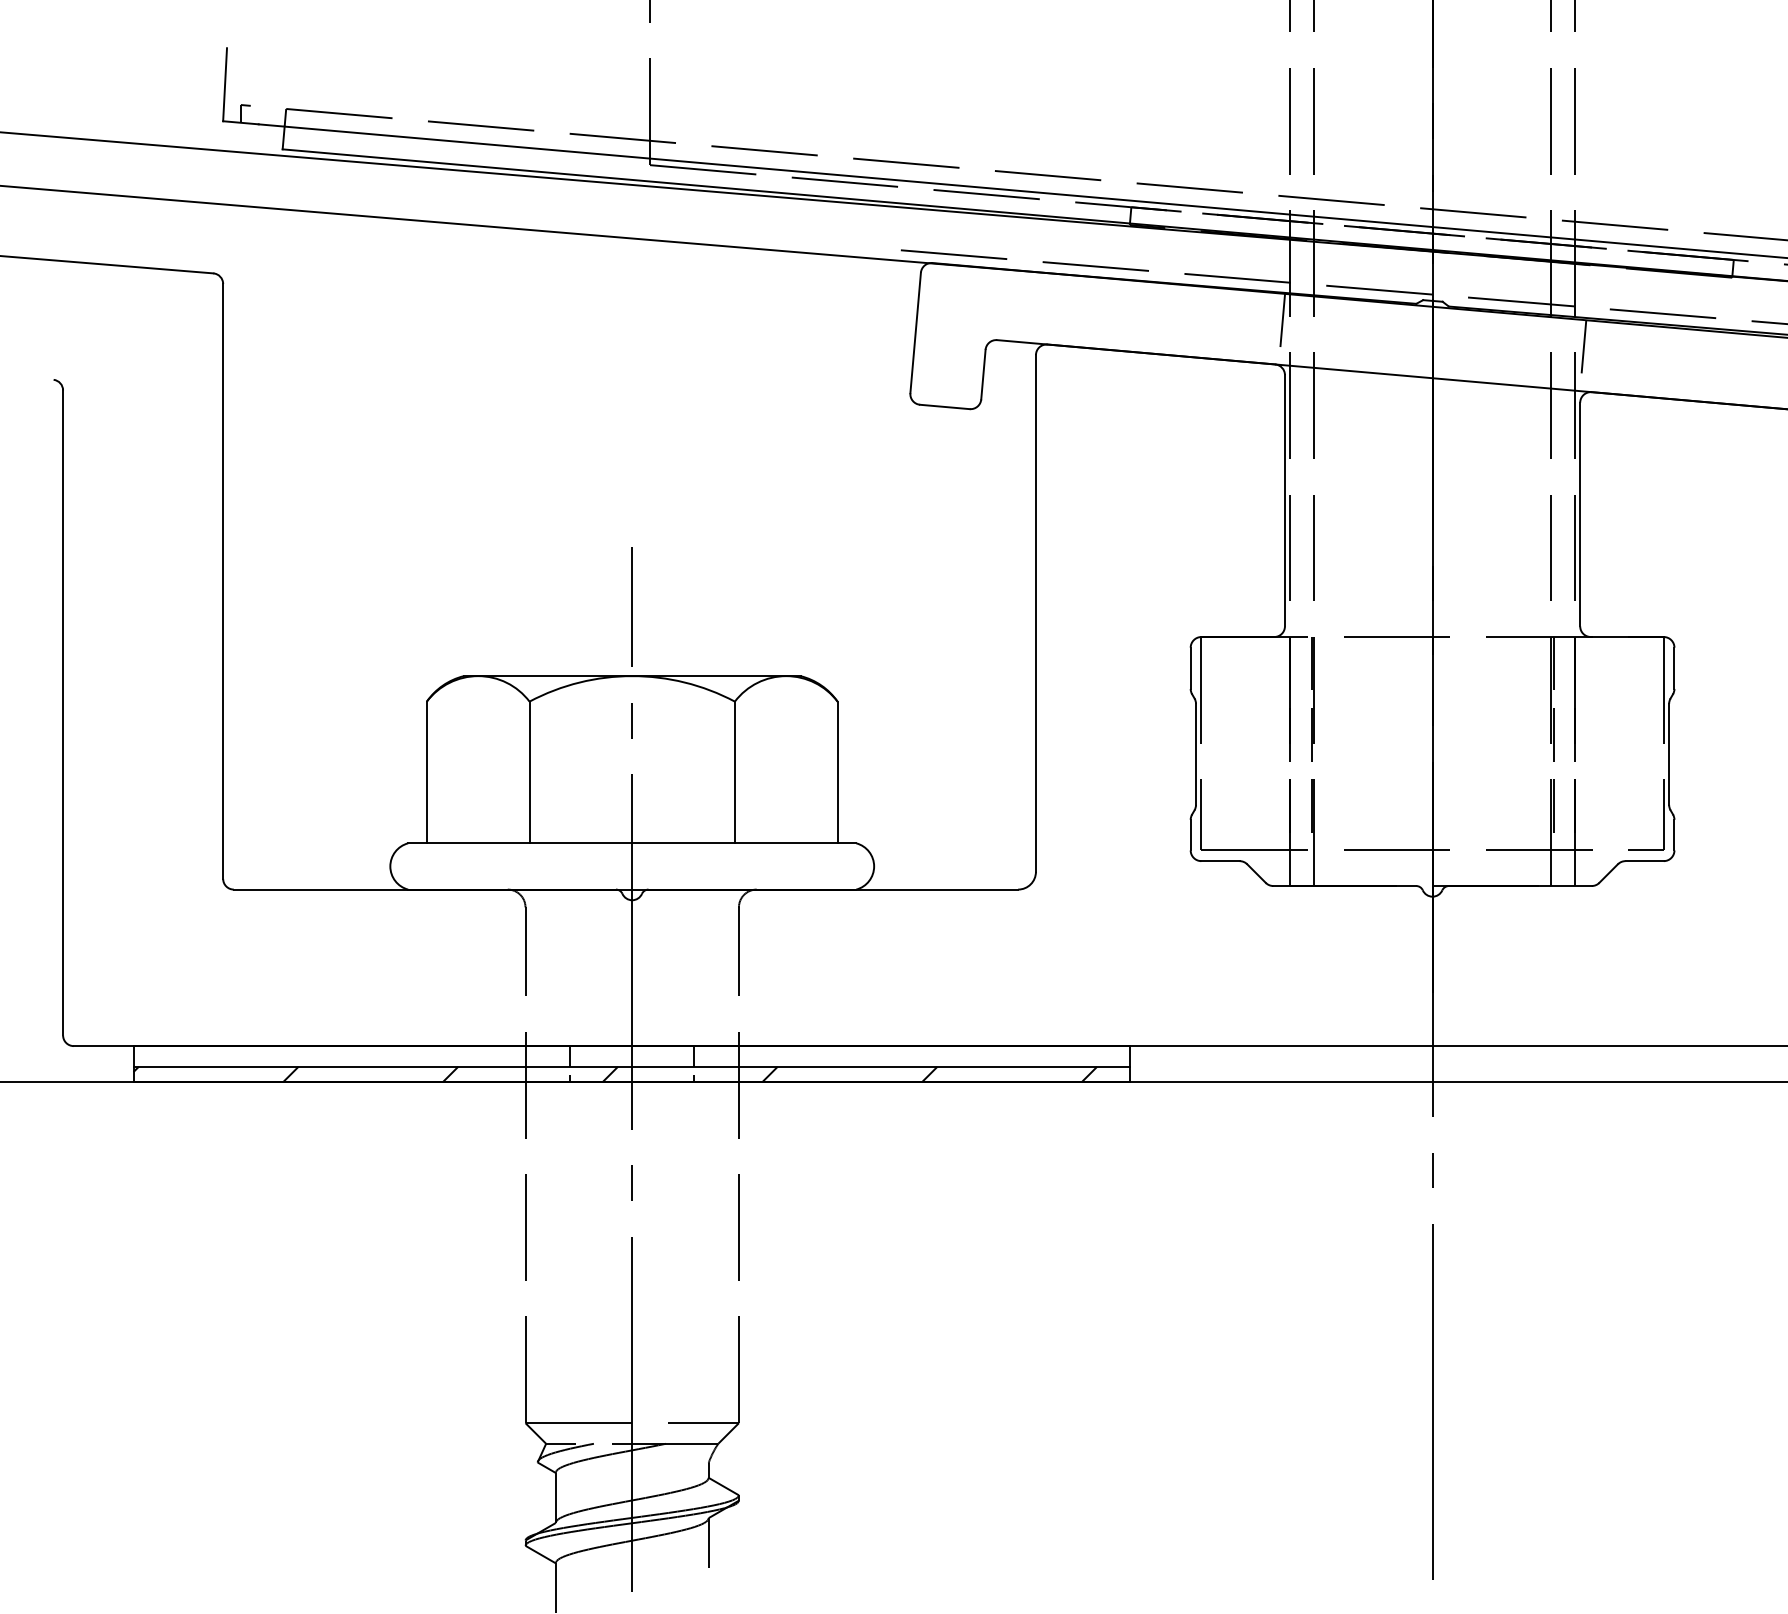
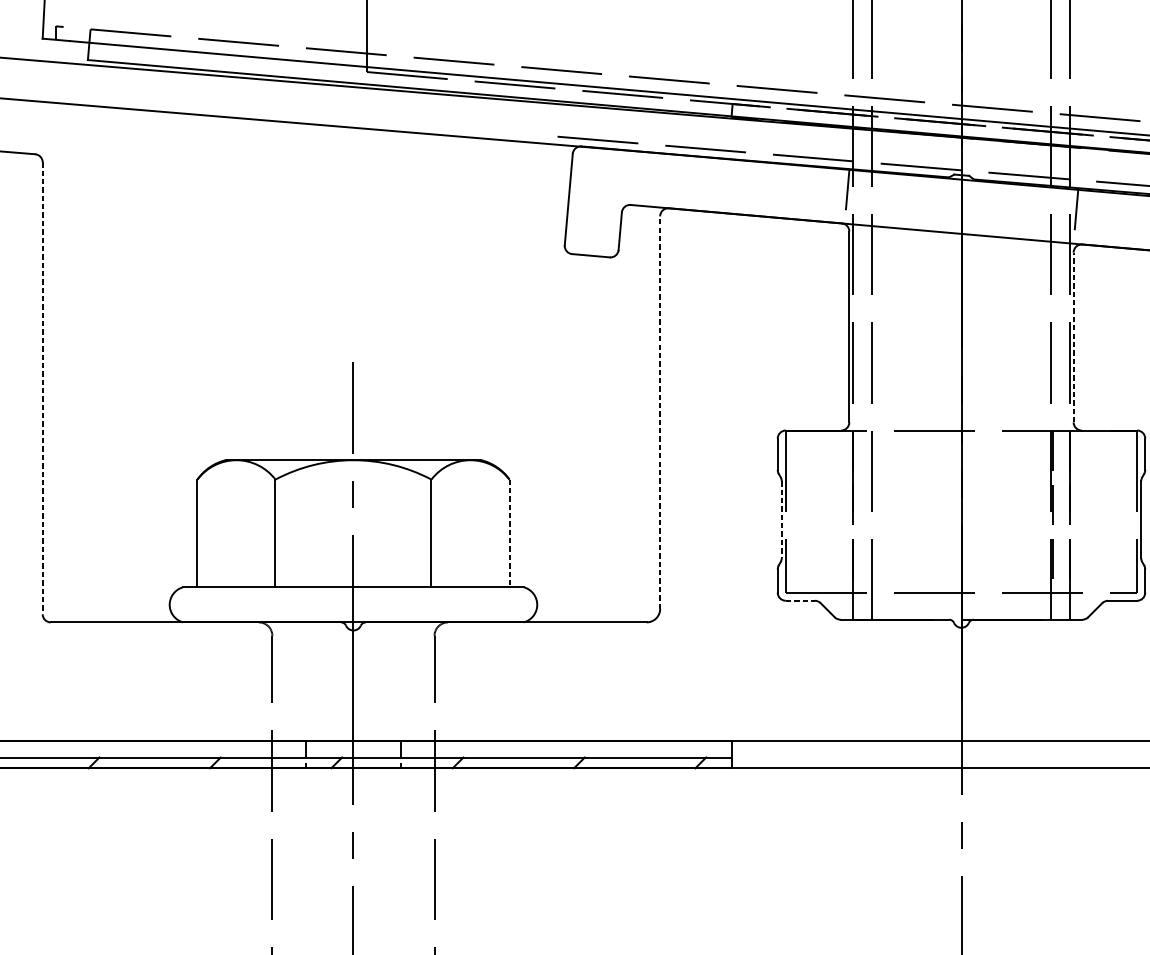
line: (1580, 514) -> (1073, 337), solid -> dashed
line: (223, 581) -> (42, 388), solid -> dashed
line: (1035, 612) -> (659, 411), solid -> dashed
line: (1311, 743) -> (869, 511), removed
line: (1196, 754) -> (782, 519), solid -> dashed
line: (837, 772) -> (509, 533), solid -> dashed
line: (1220, 861) -> (800, 601), solid -> dashed

